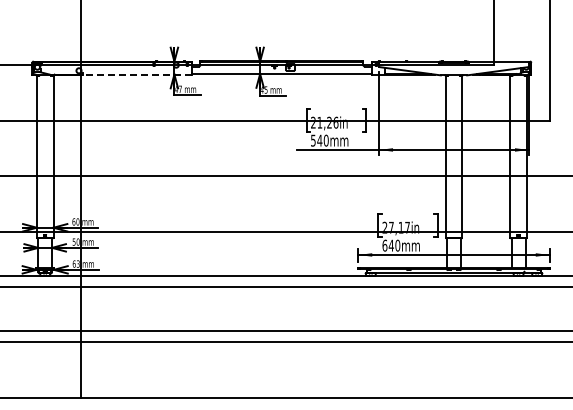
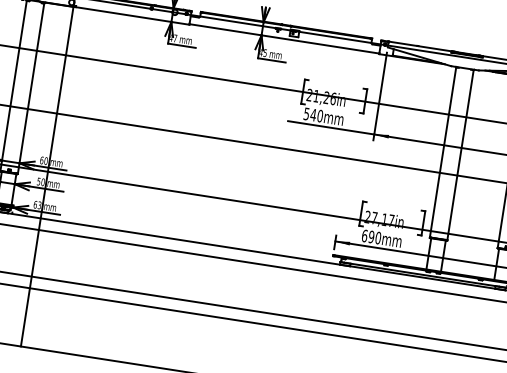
line: (137, 74) -> (132, 15), dashed -> solid
text: (390, 245) -> (370, 236), 640mm -> 690mm

